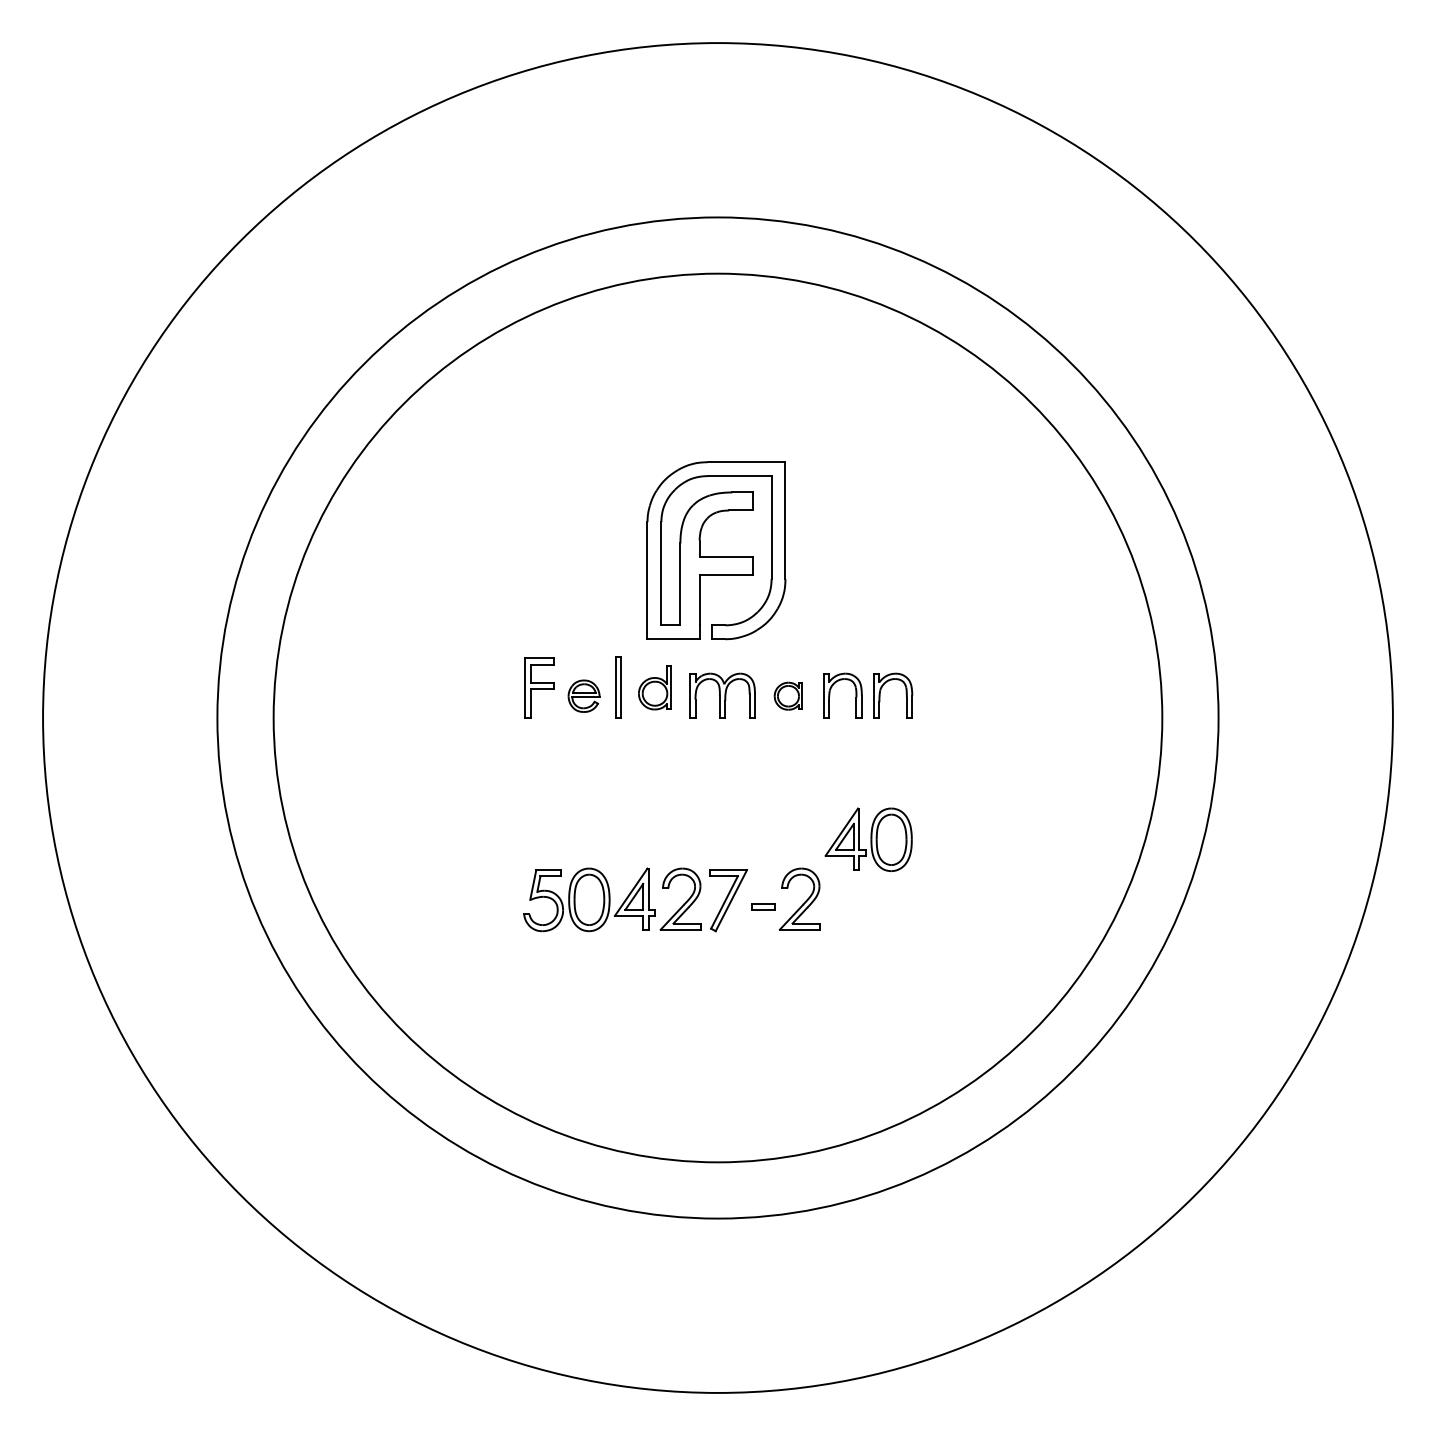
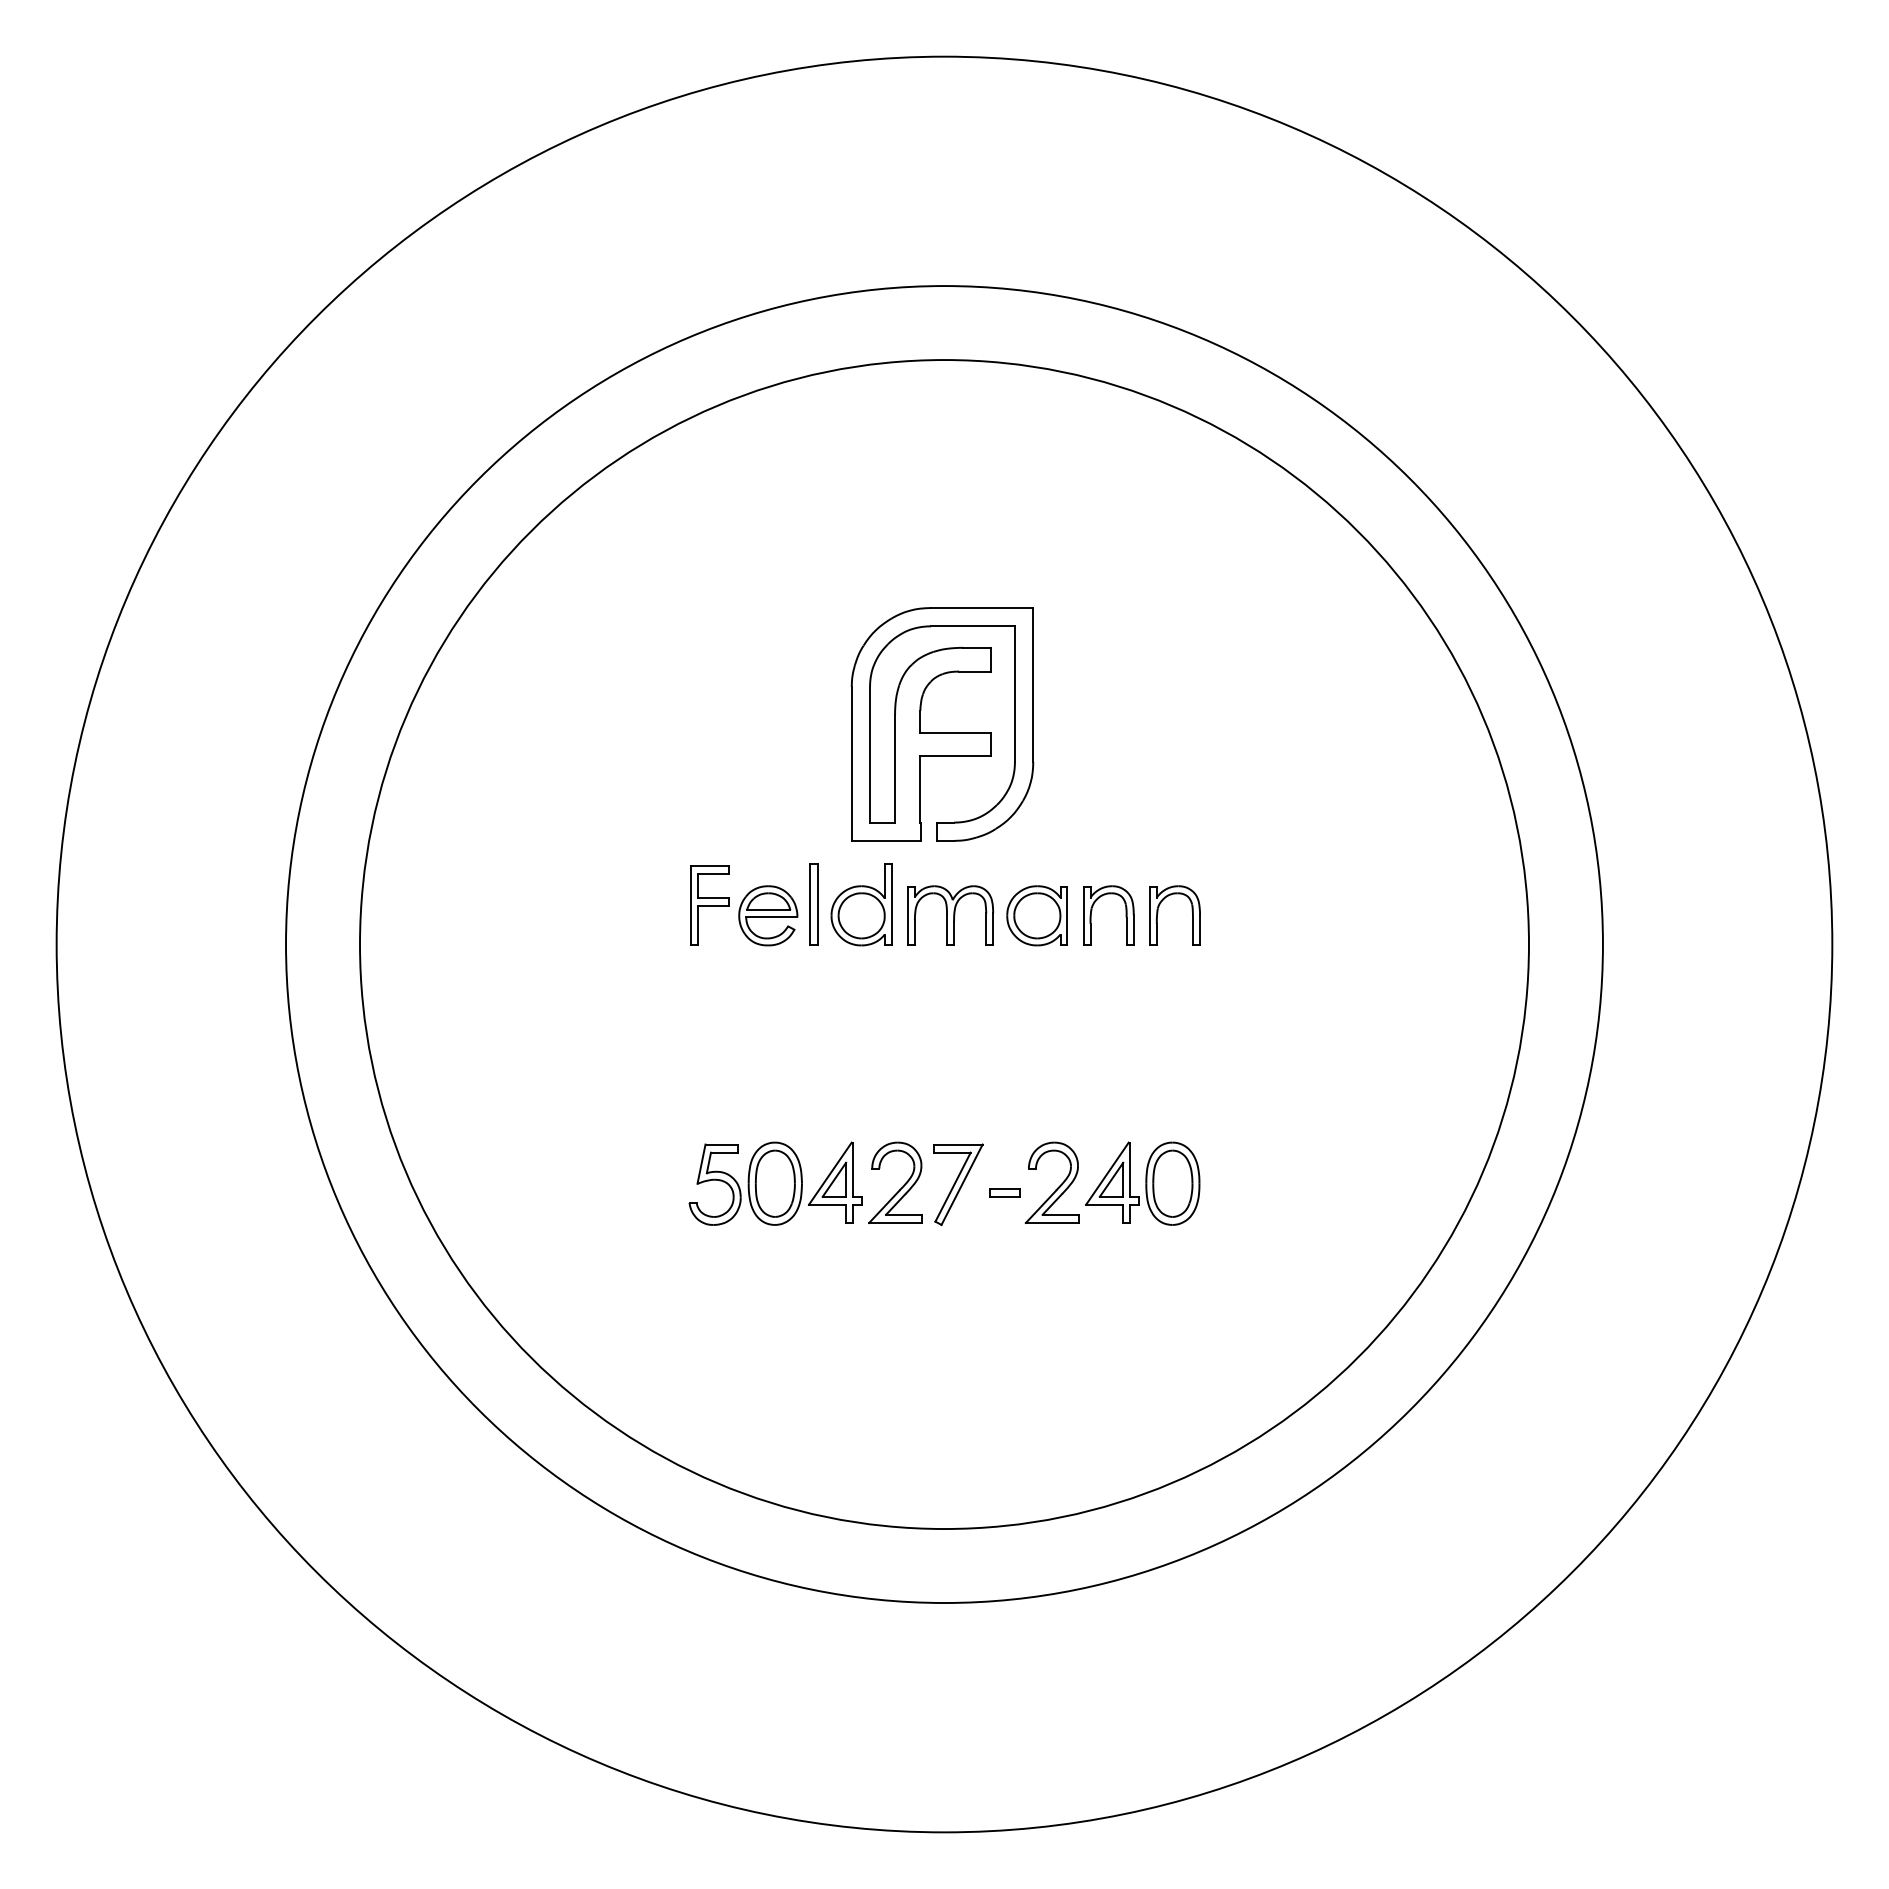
part: (654, 687) -> (861, 904), size x1.43
part: (584, 695) -> (768, 915), size x1.43
part: (787, 695) -> (1036, 915), size x1.67
part: (868, 839) -> (1142, 1183), moved

